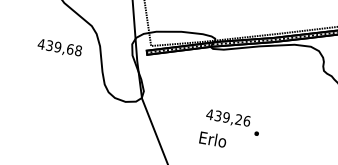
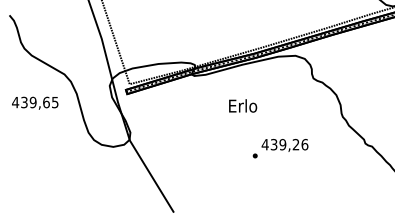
text: (77, 50) -> (54, 102), 439,68 -> 439,65
text: (227, 118) -> (284, 145), moved
text: (213, 139) -> (243, 105), moved

